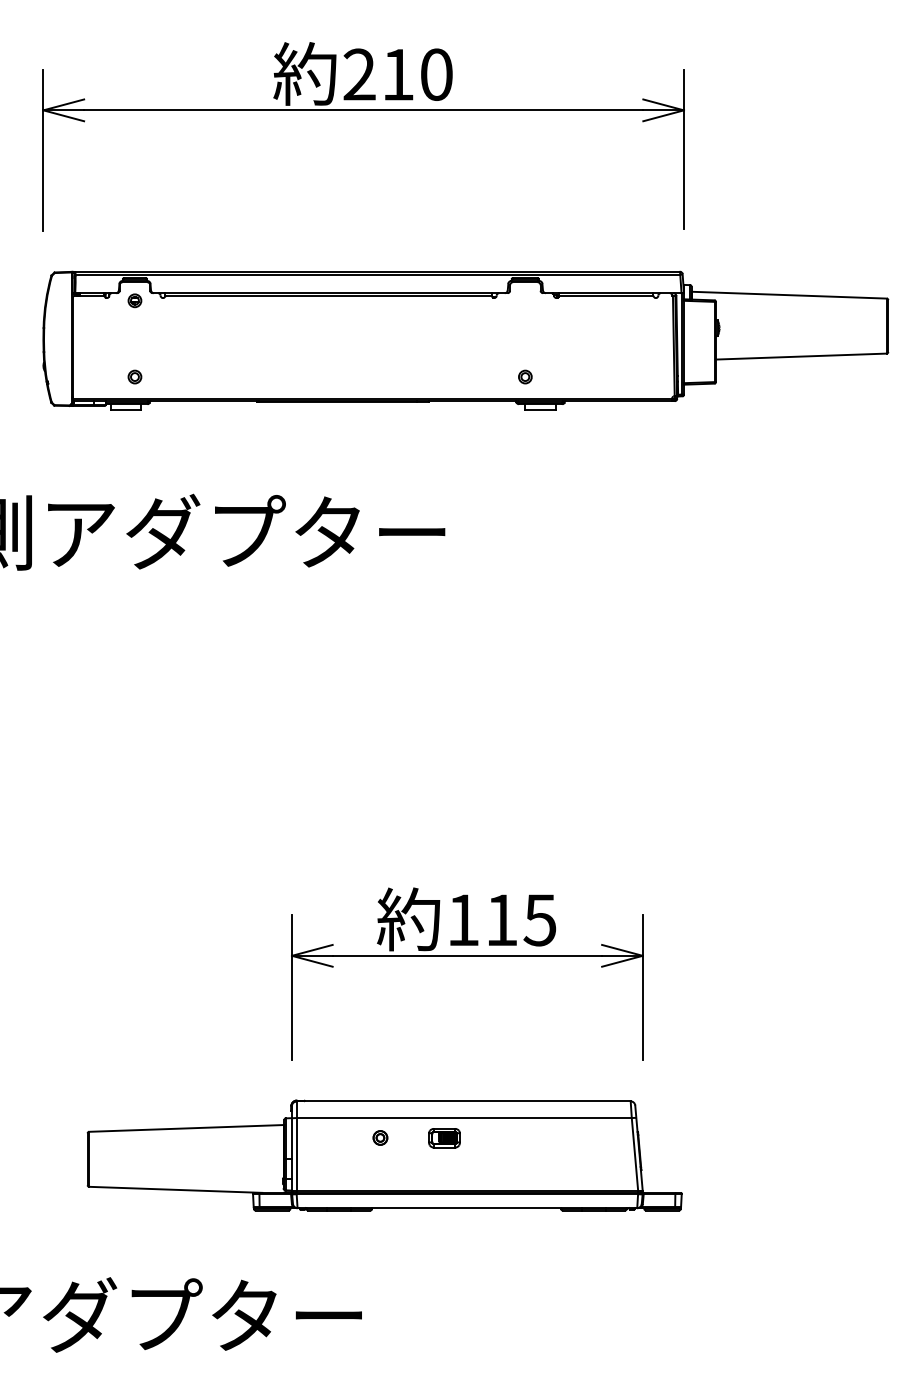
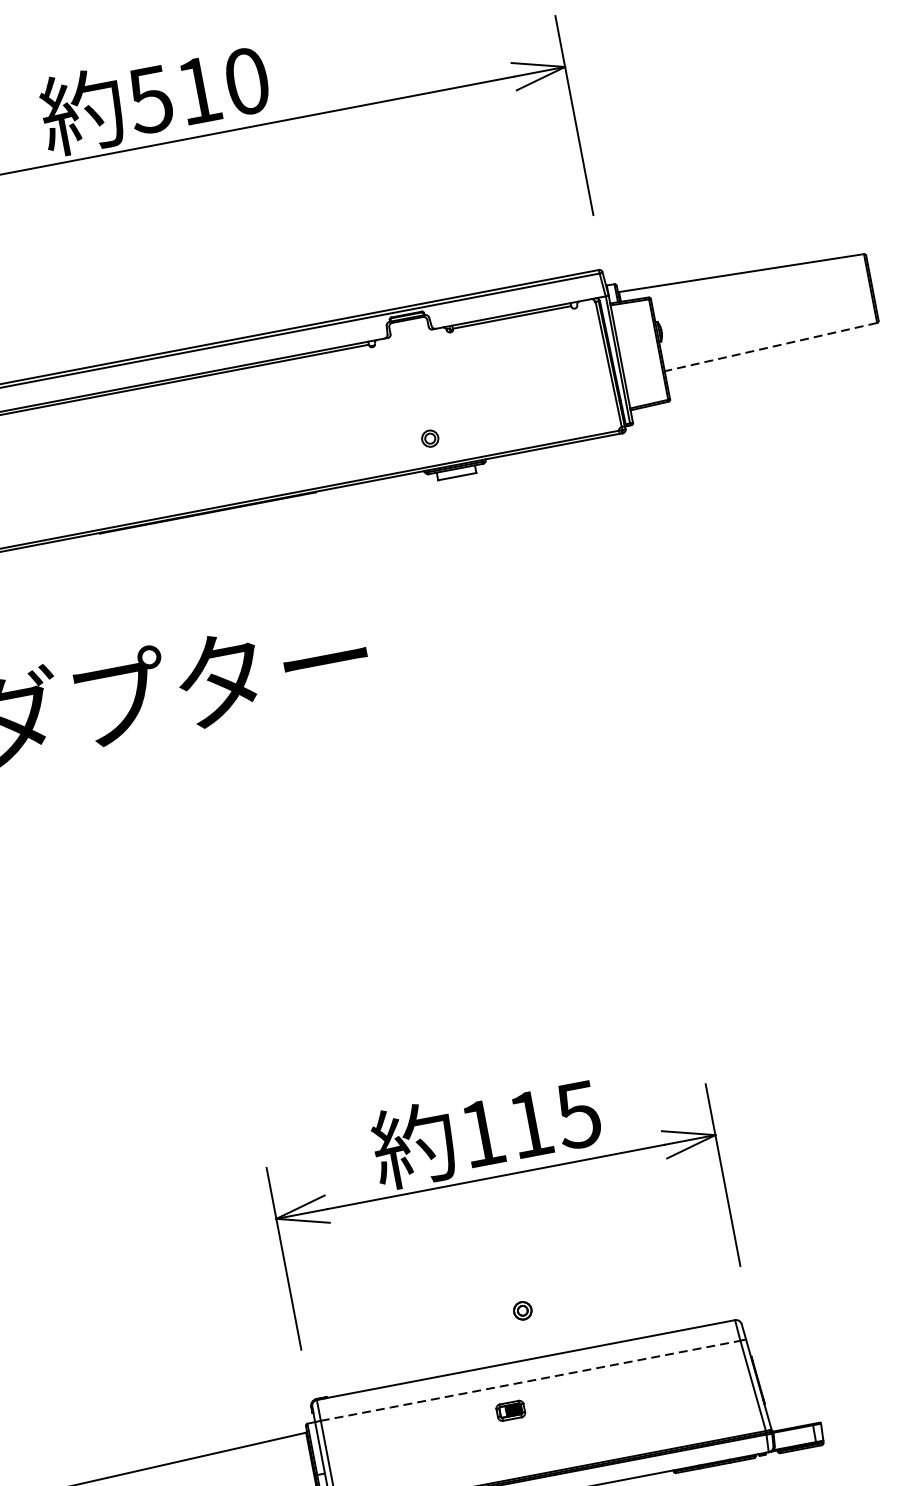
text: (358, 74) -> (149, 99), 210 -> 510
line: (800, 356) -> (769, 347), solid -> dashed
line: (464, 1118) -> (531, 1381), solid -> dashed
part: (380, 1137) -> (522, 1310), moved
part: (444, 1138) -> (510, 1411), size x0.7

